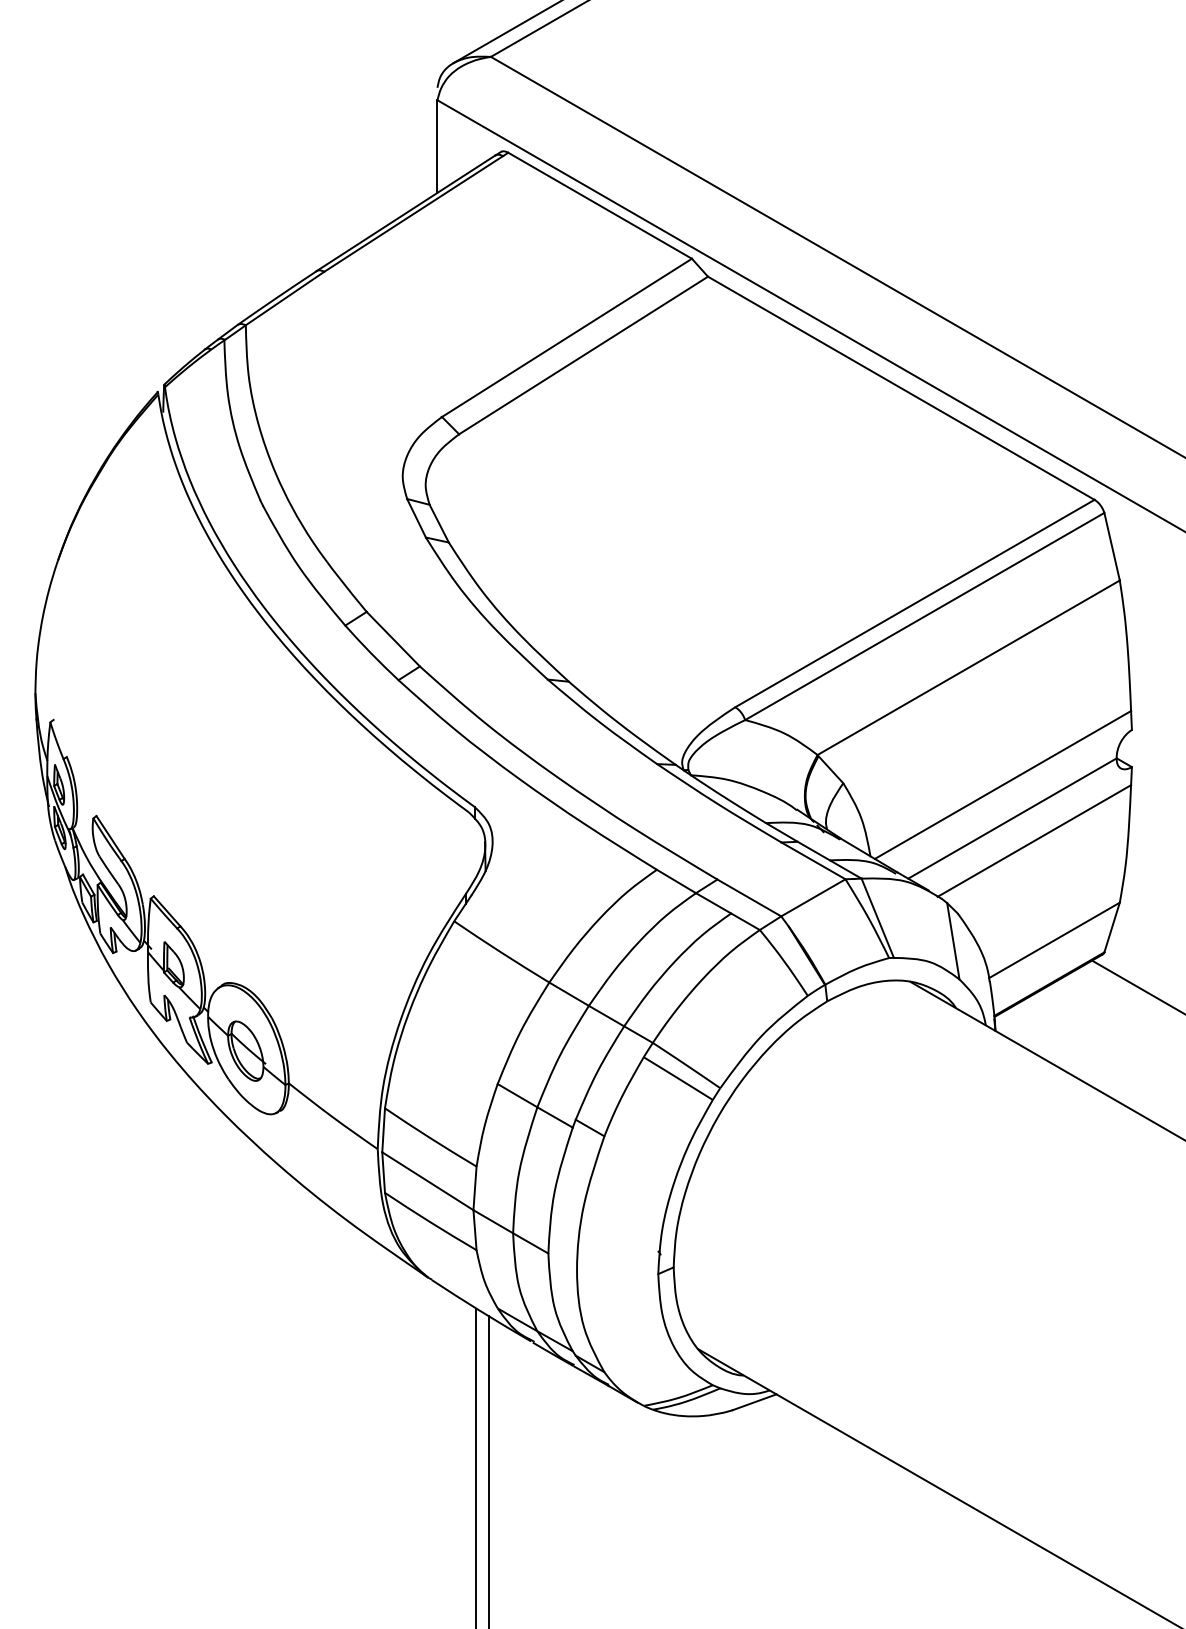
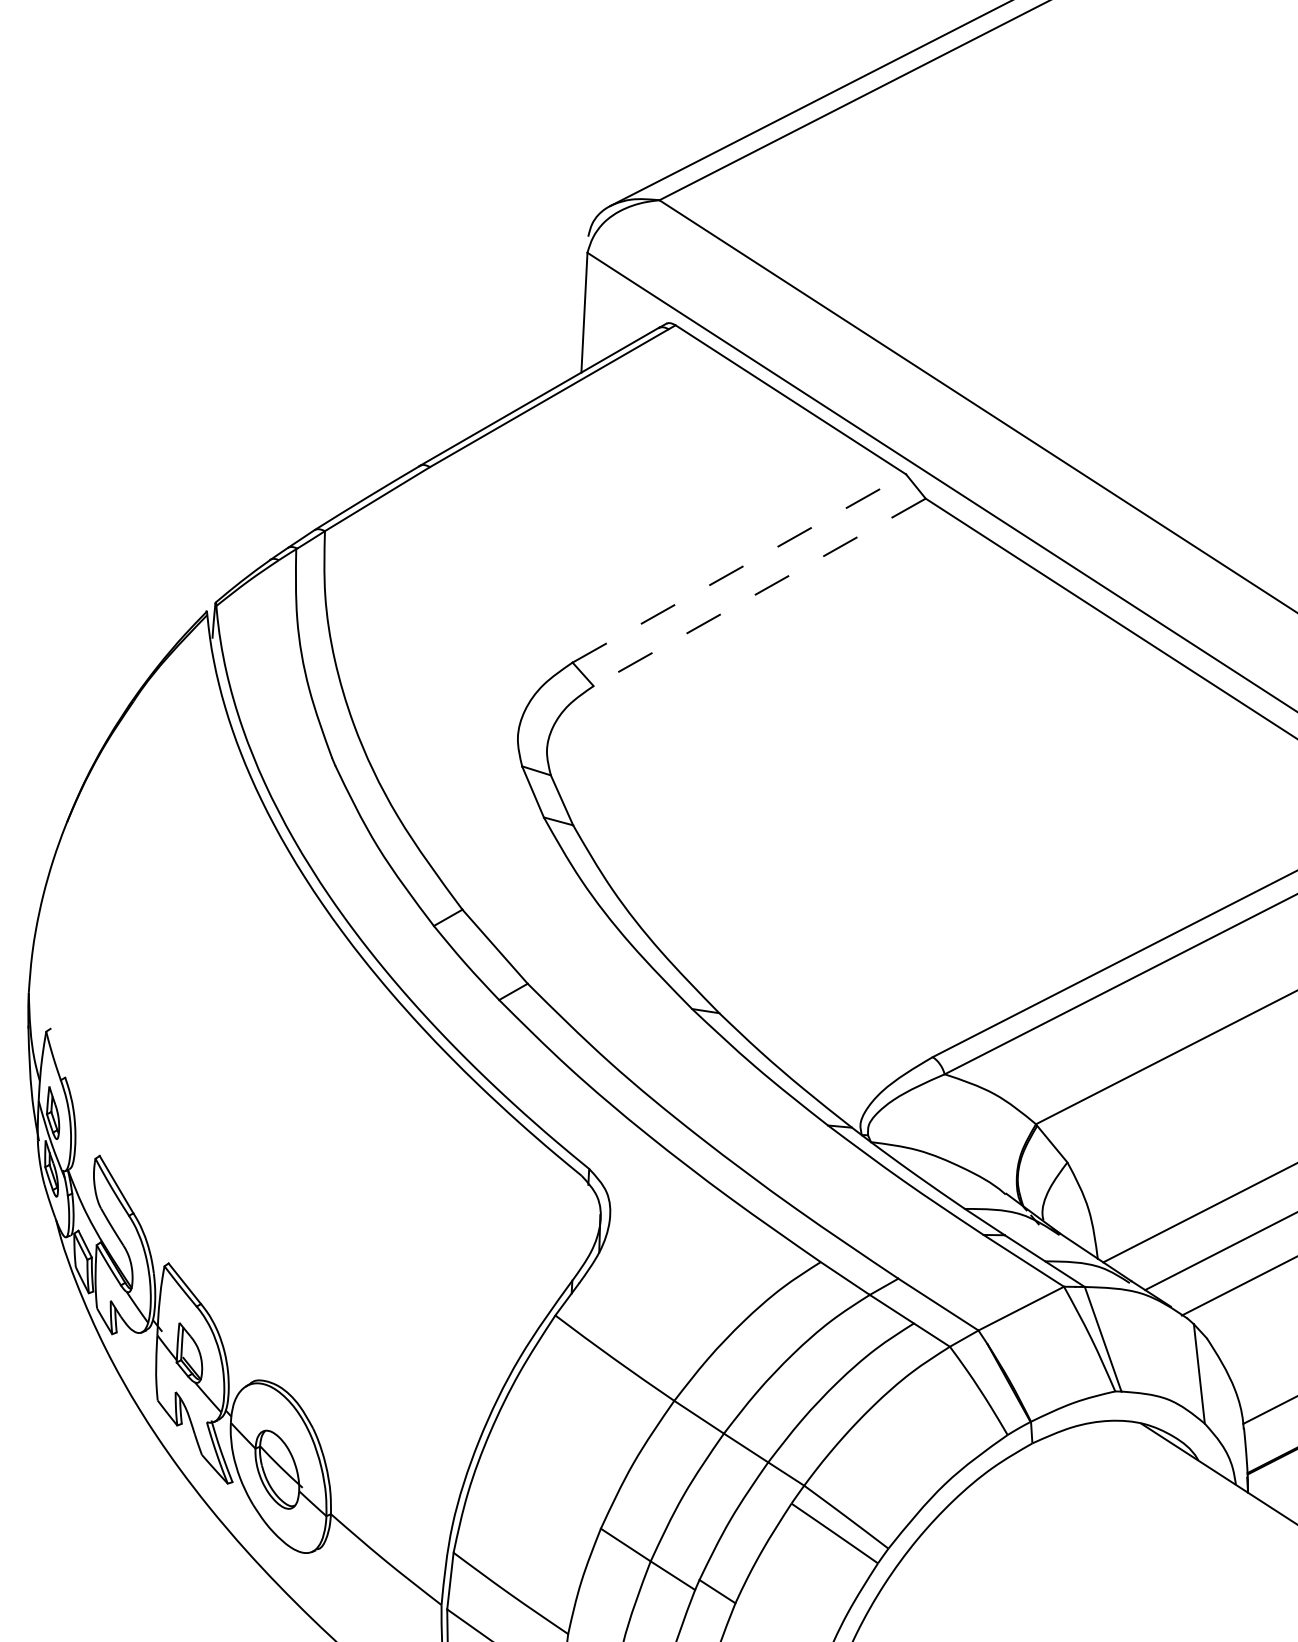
line: (566, 337) -> (738, 567), solid -> dashed
line: (583, 355) -> (759, 592), solid -> dashed

